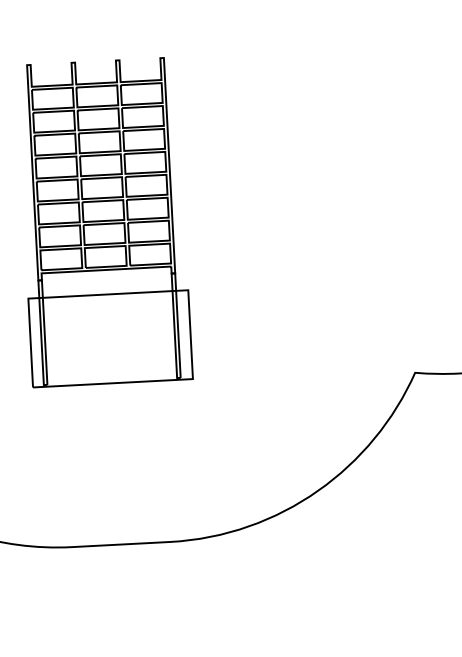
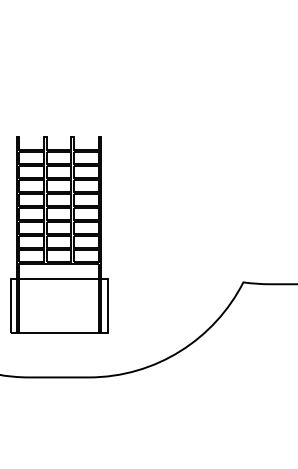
part: (104, 221) -> (59, 234), moved

